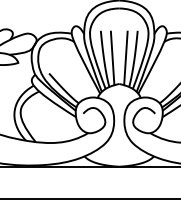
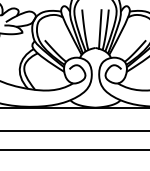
line: (112, 58) -> (90, 29), removed

